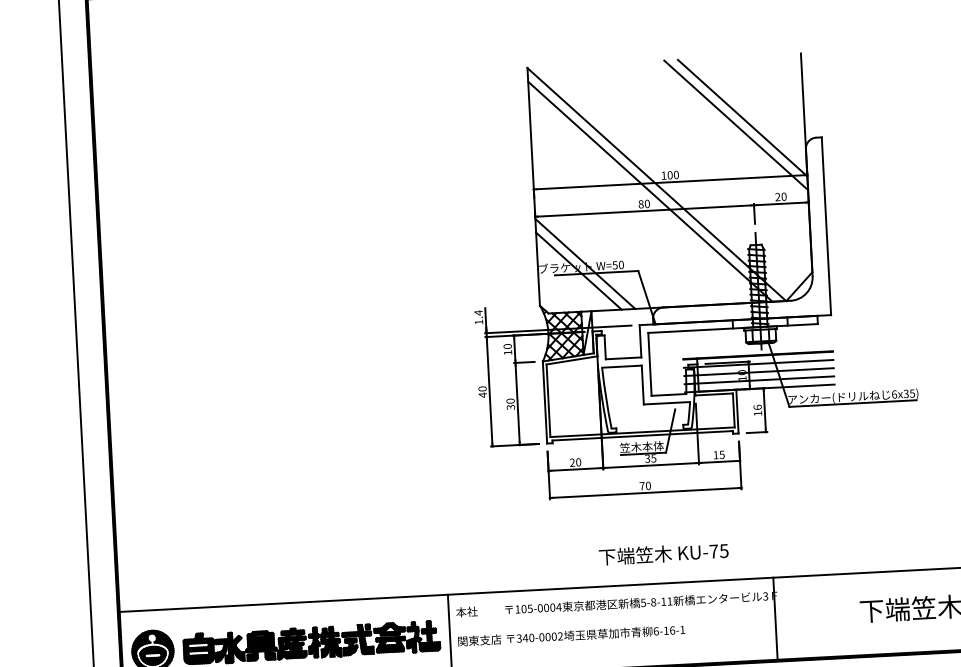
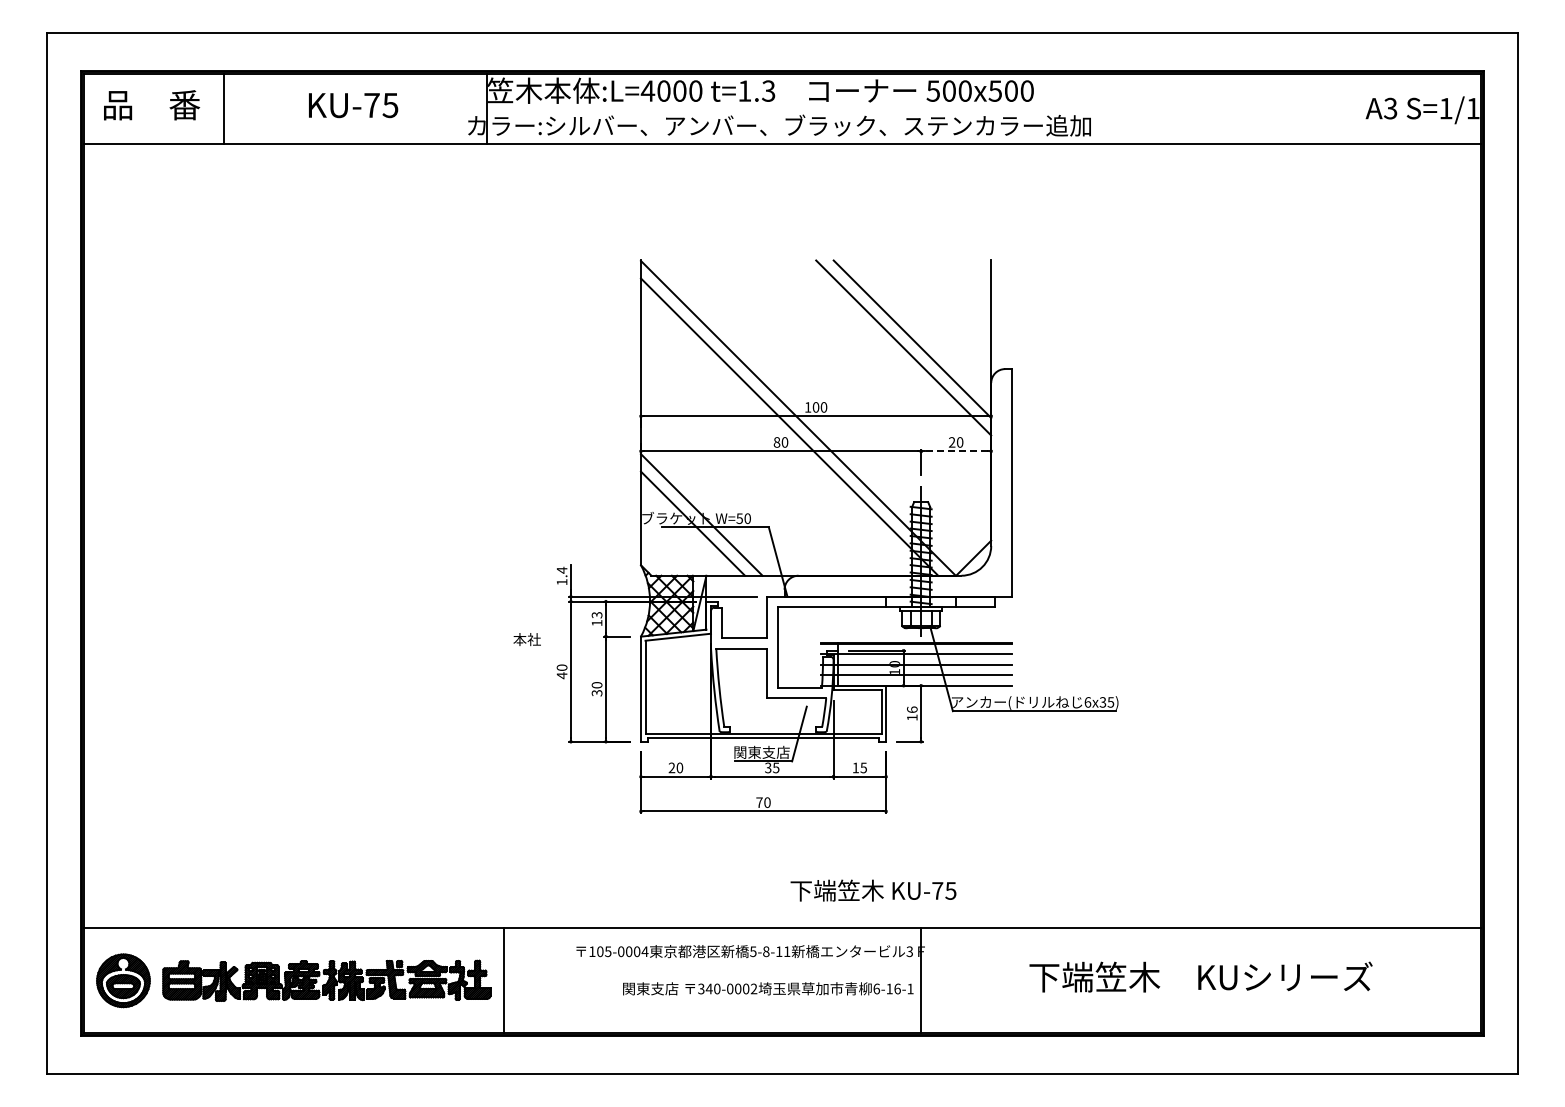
line: (781, 204) -> (956, 451), solid -> dashed
text: (507, 346) -> (596, 615), 10 -> 13
text: (641, 446) -> (761, 751), 笠木本体 -> 関東支店
text: (663, 553) -> (873, 890), moved
text: (466, 611) -> (526, 639), moved
text: (571, 635) -> (768, 988), moved

